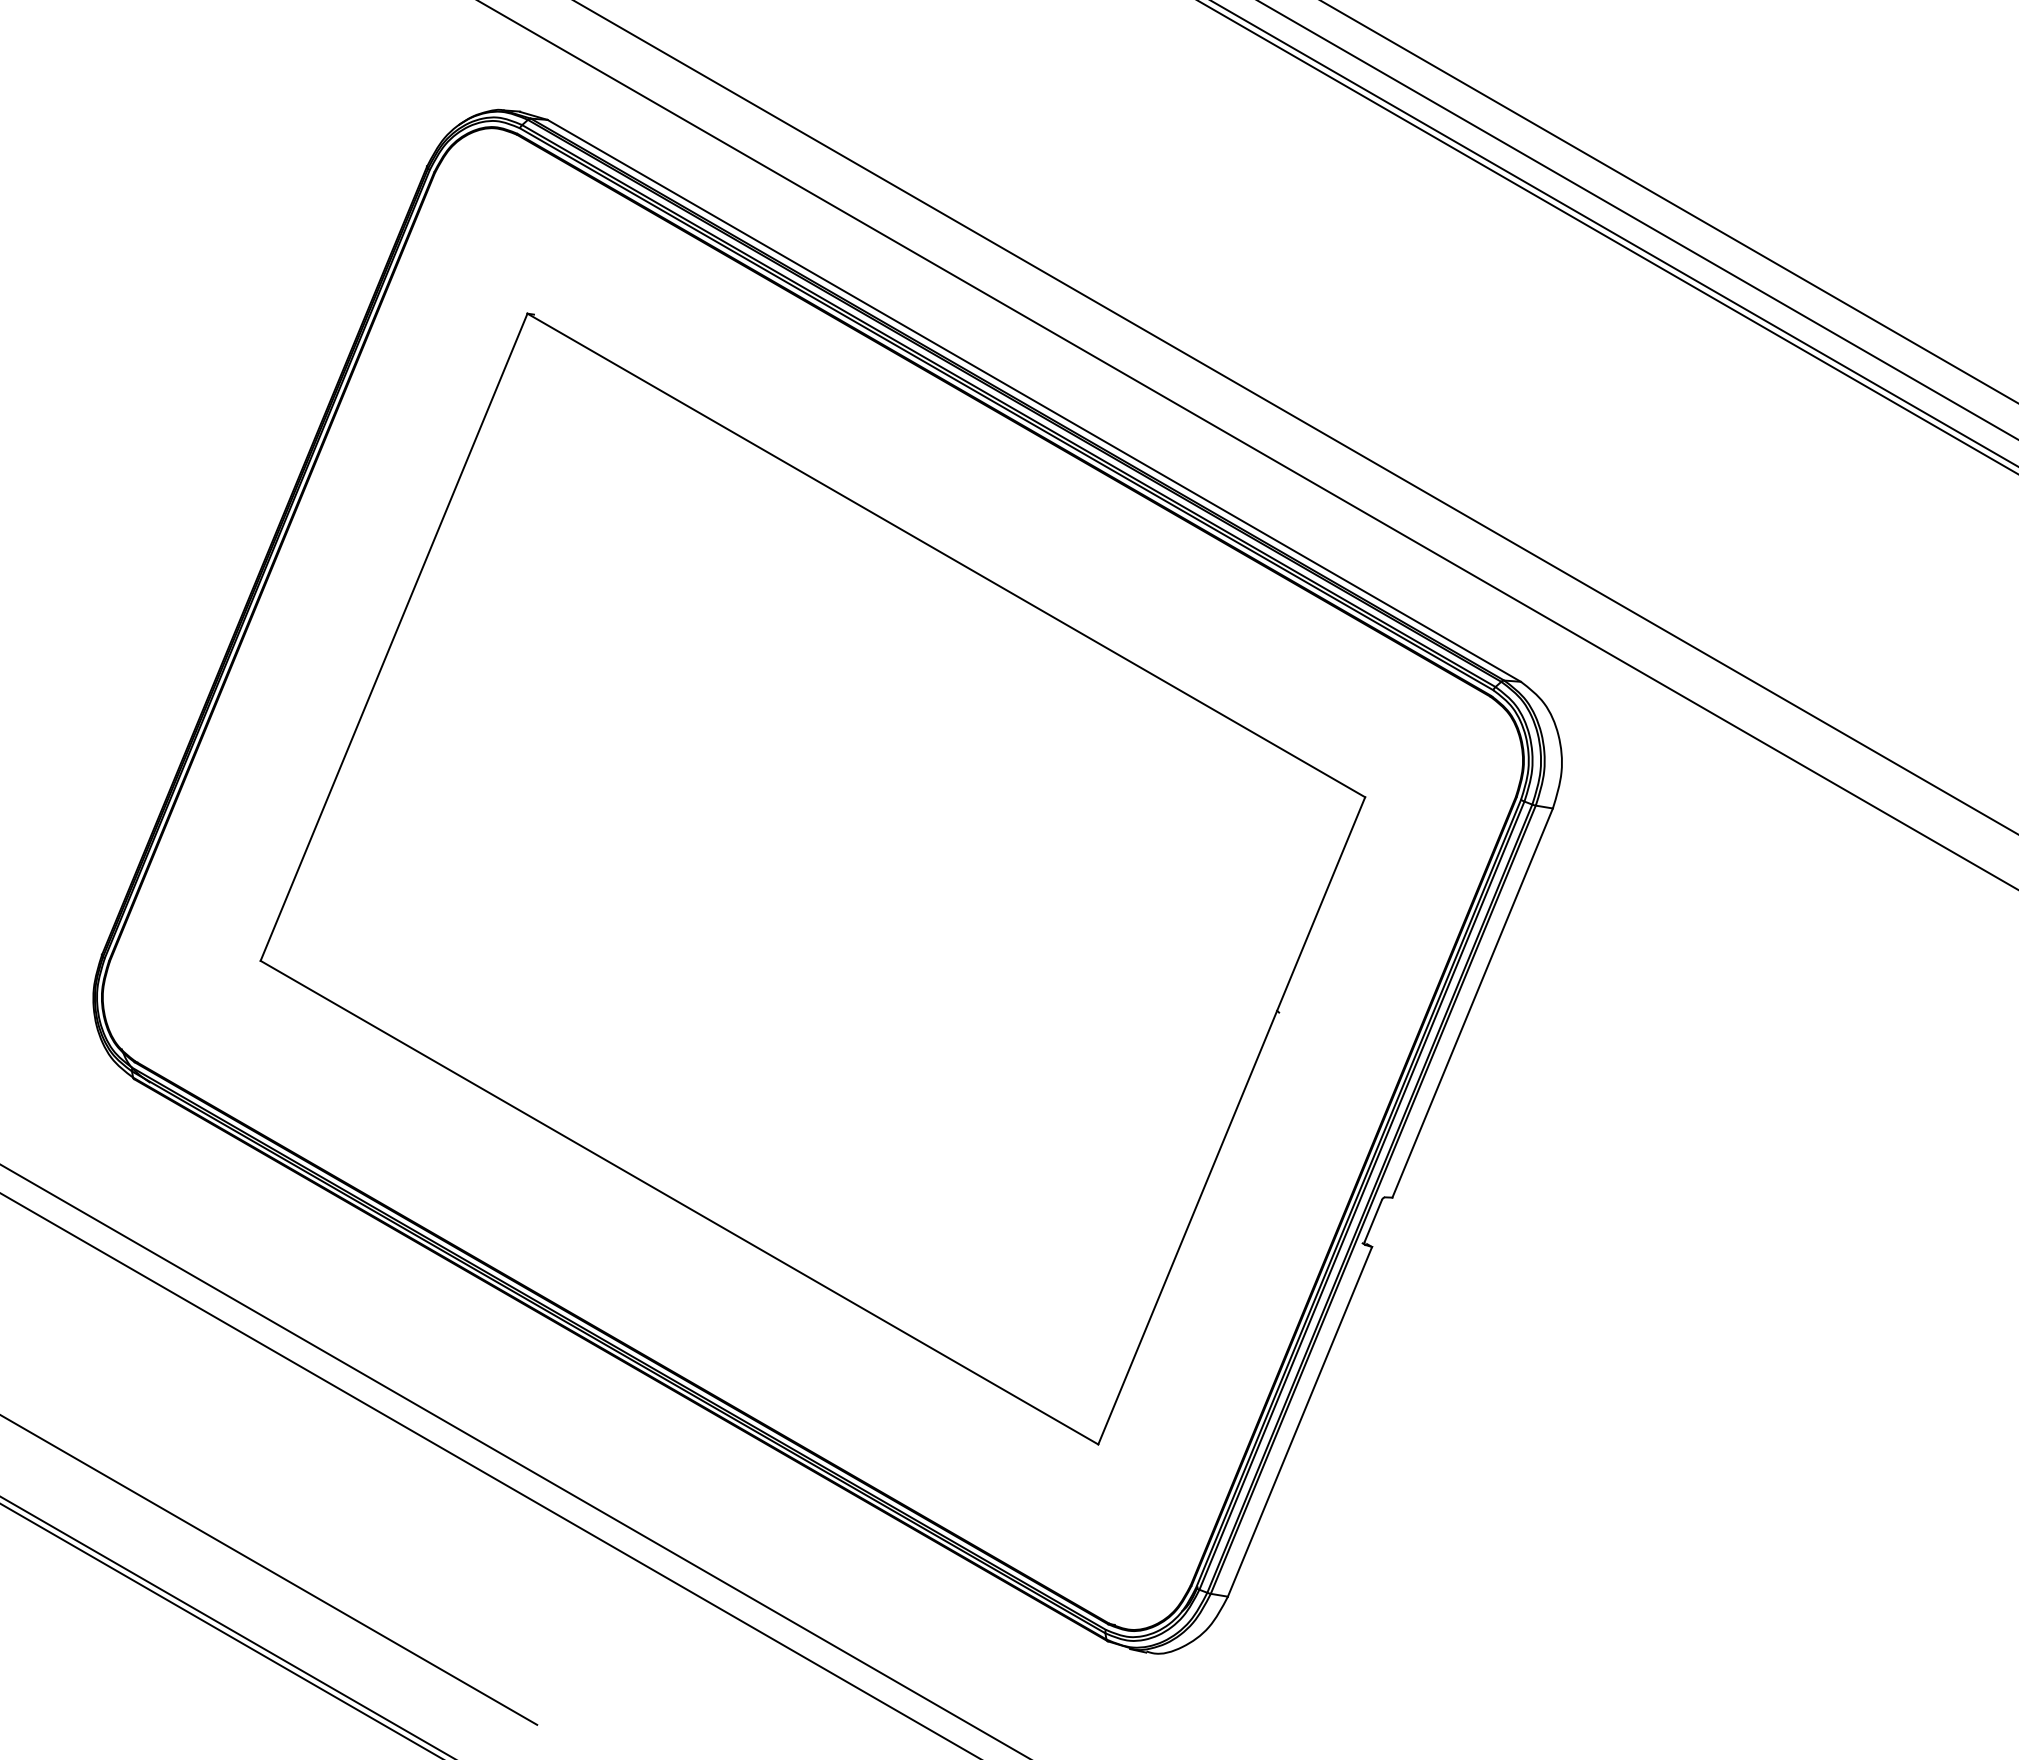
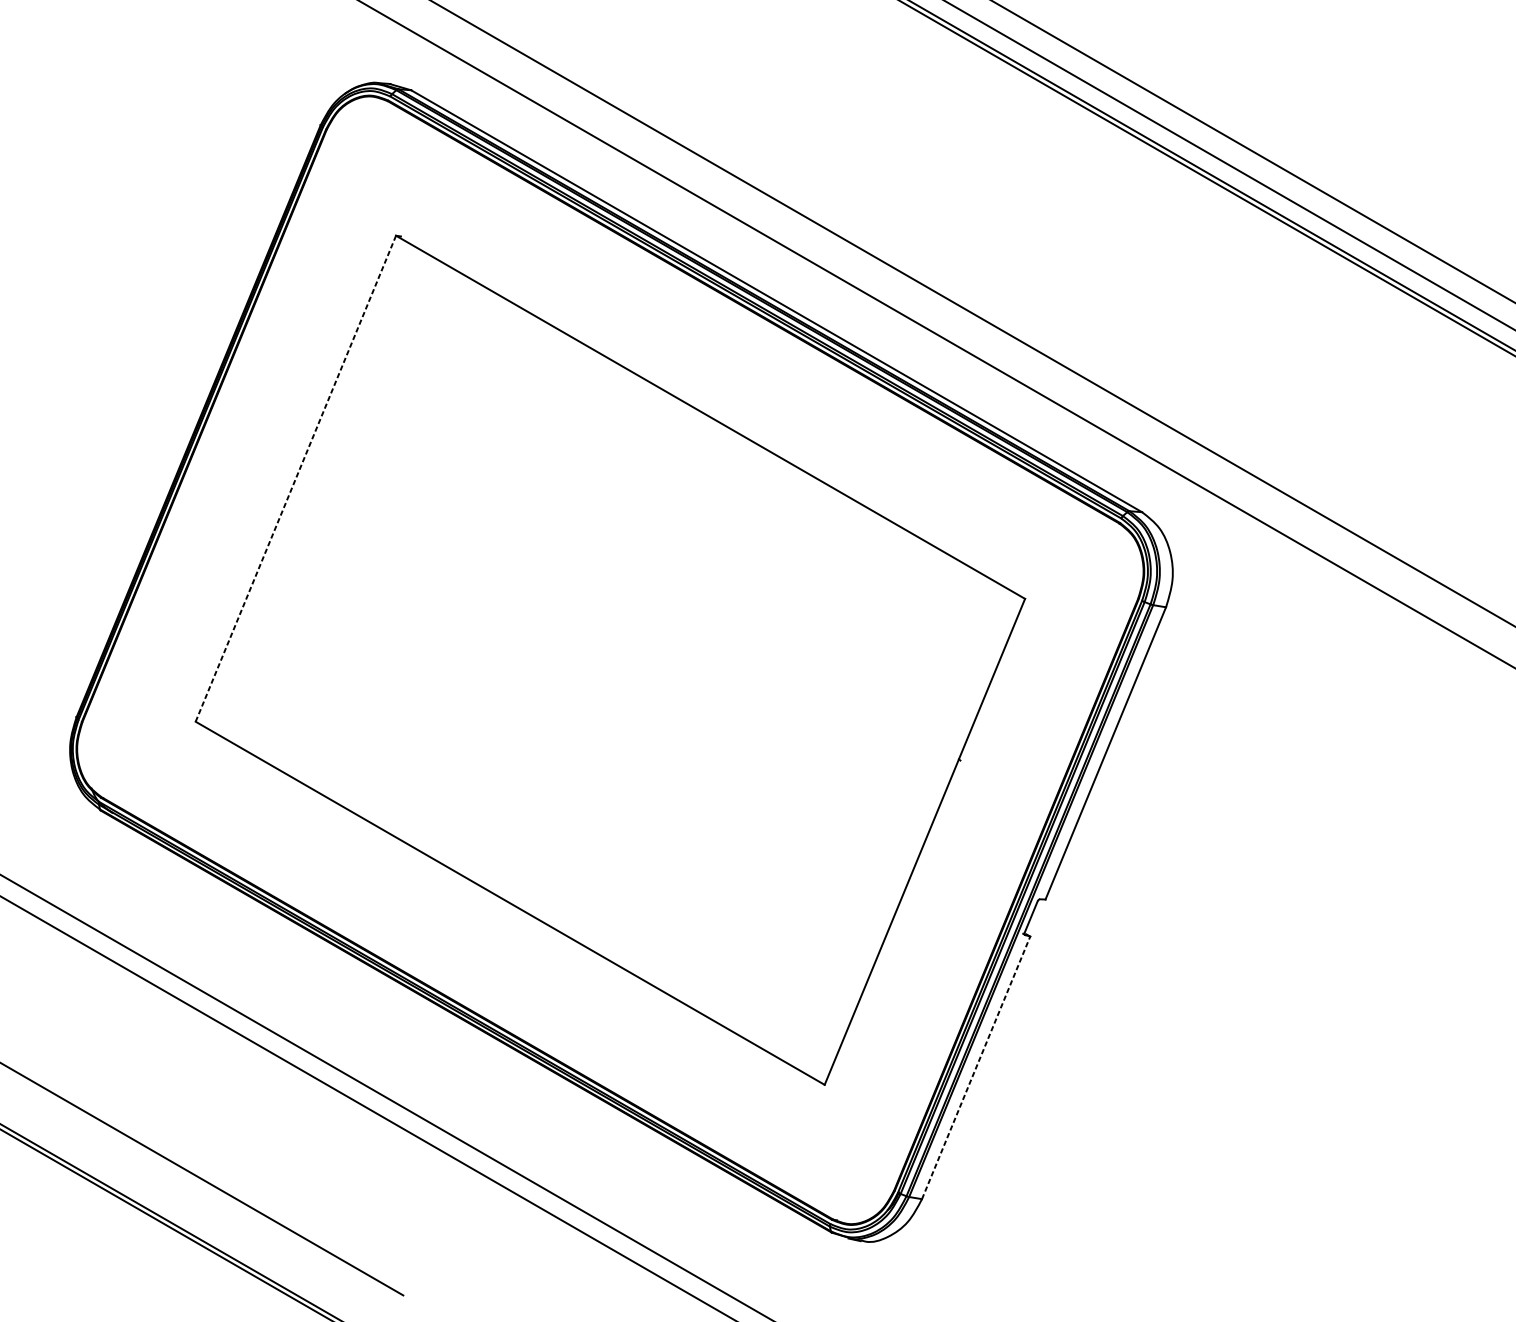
line: (394, 636) -> (296, 478), solid -> dashed
line: (1300, 1421) -> (976, 1067), solid -> dashed

